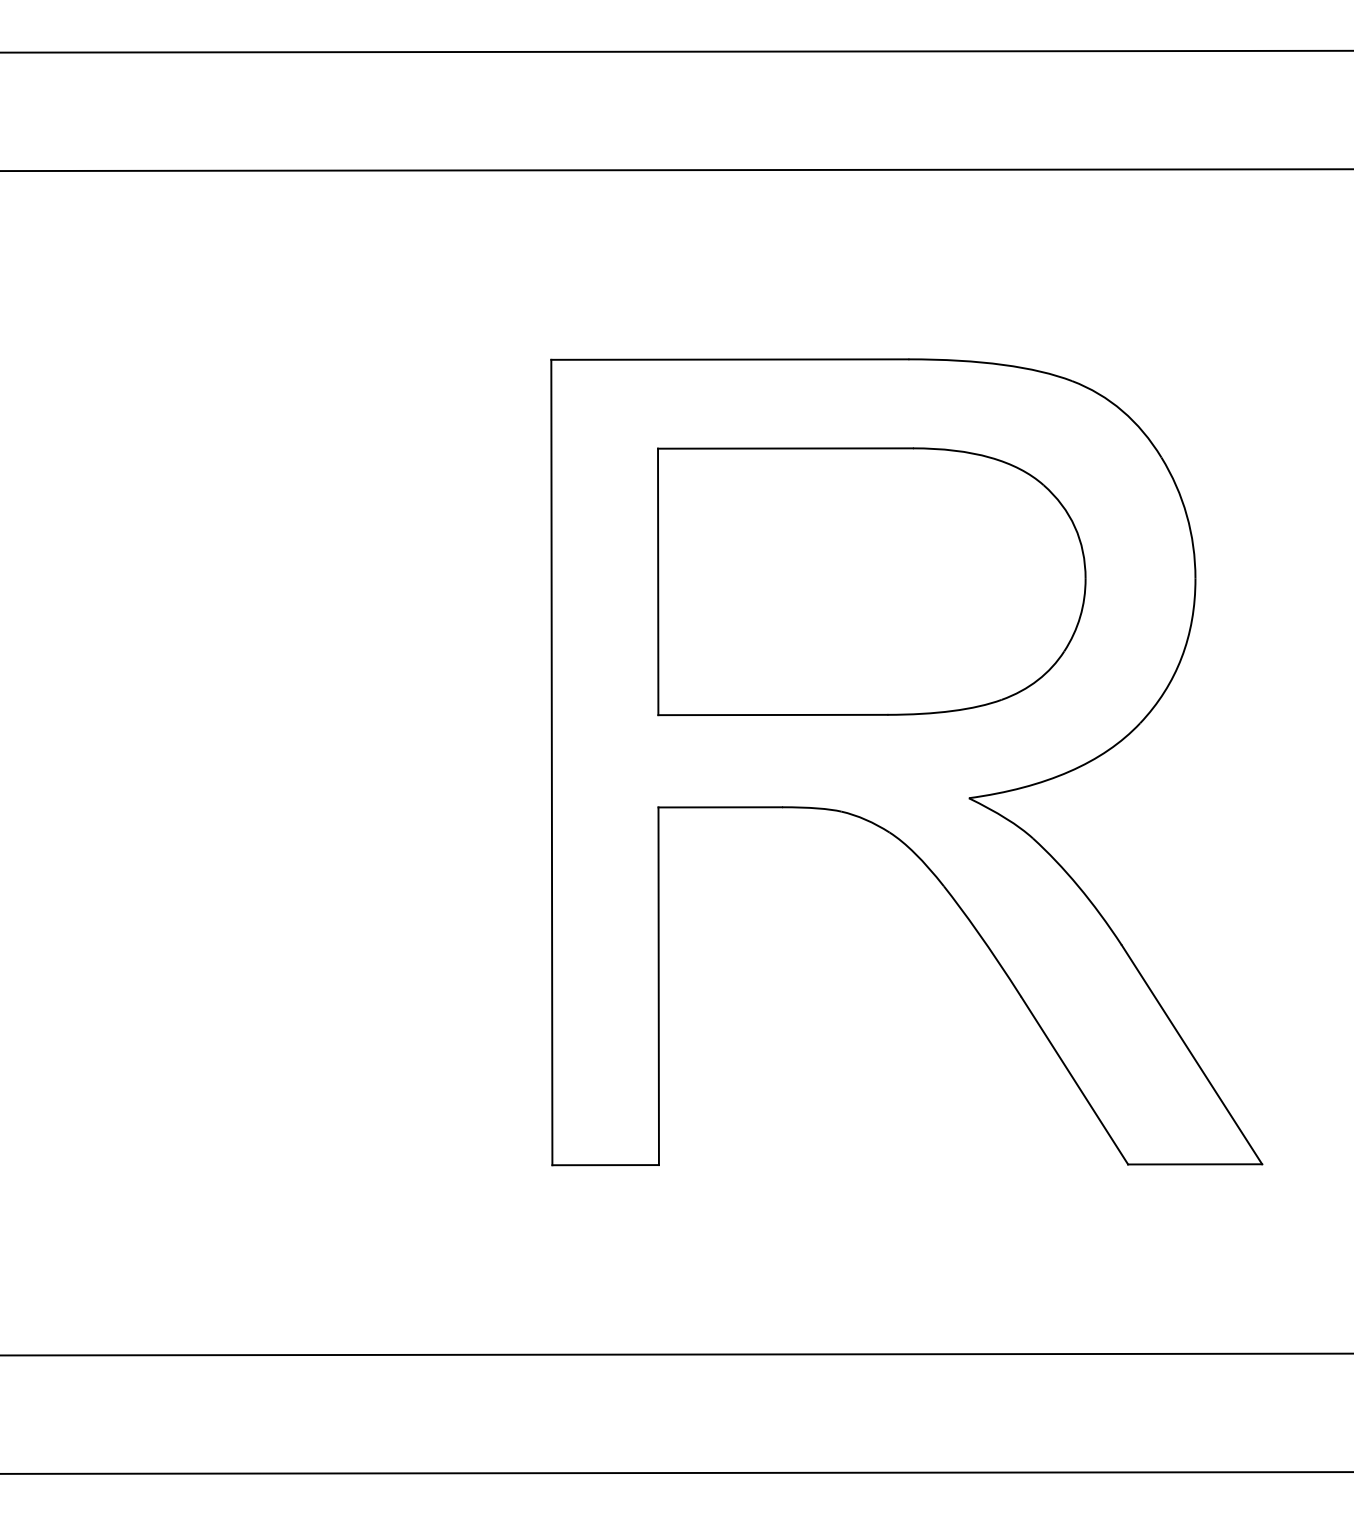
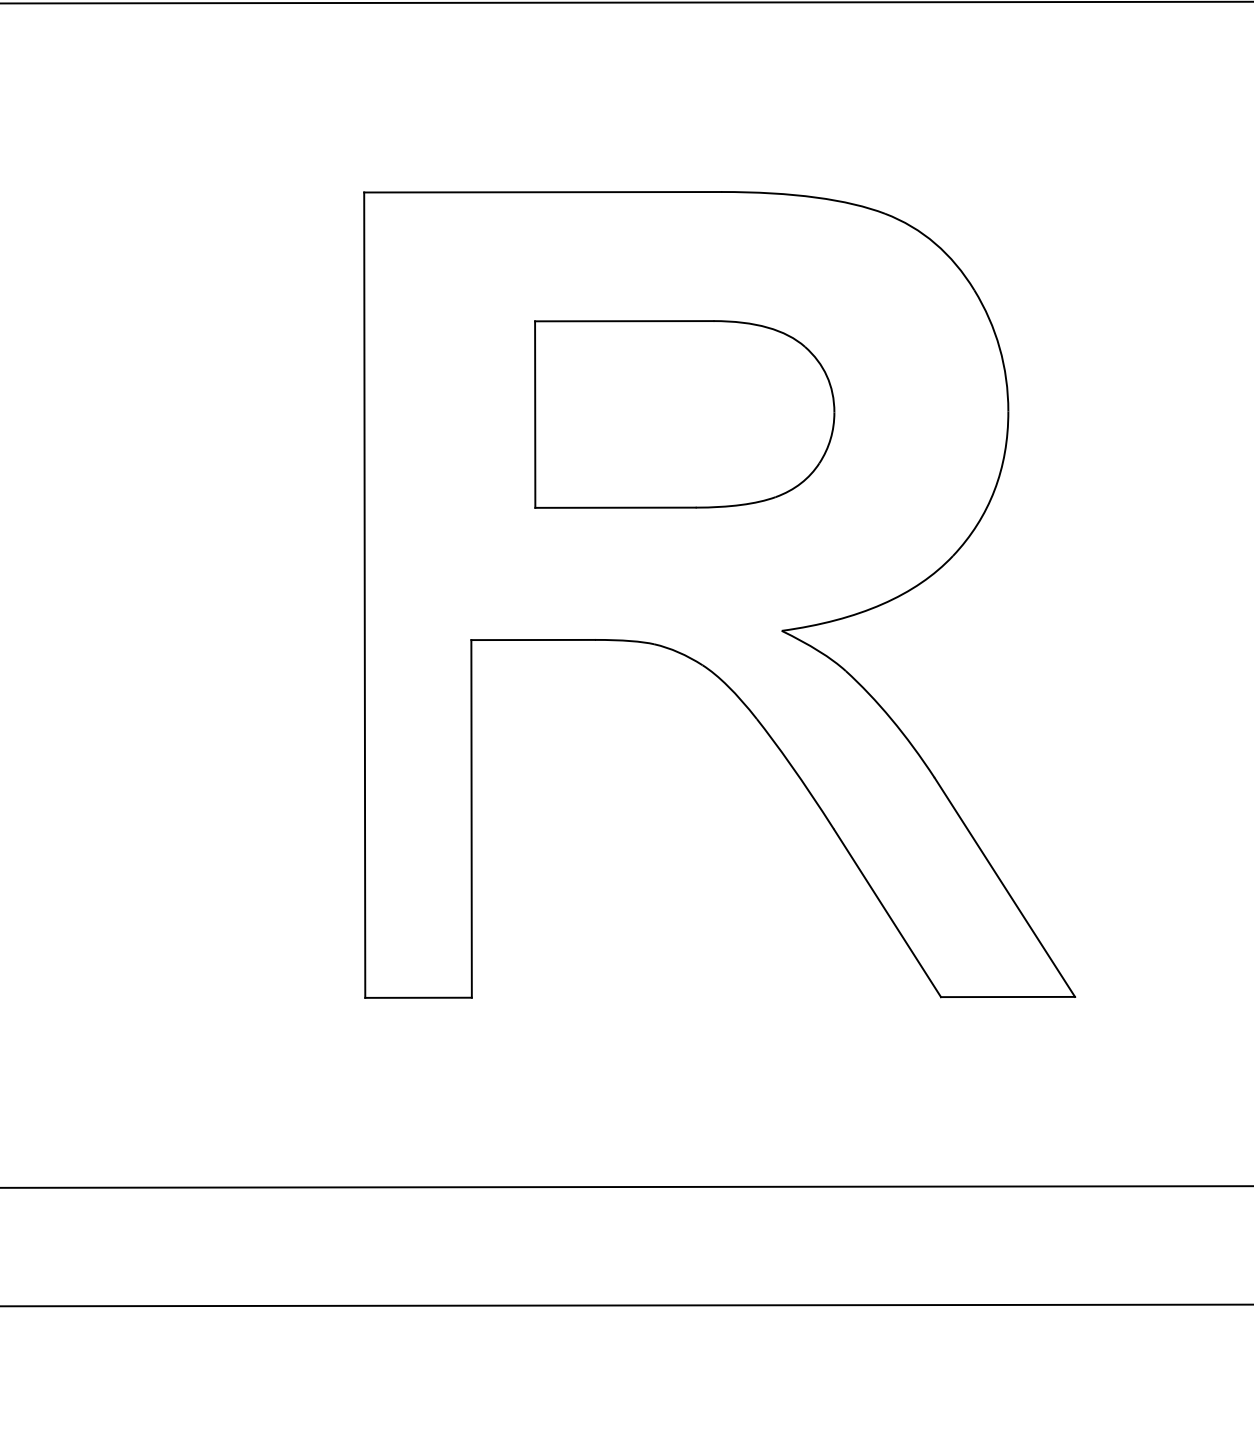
part: (871, 581) -> (684, 414), size x0.7

